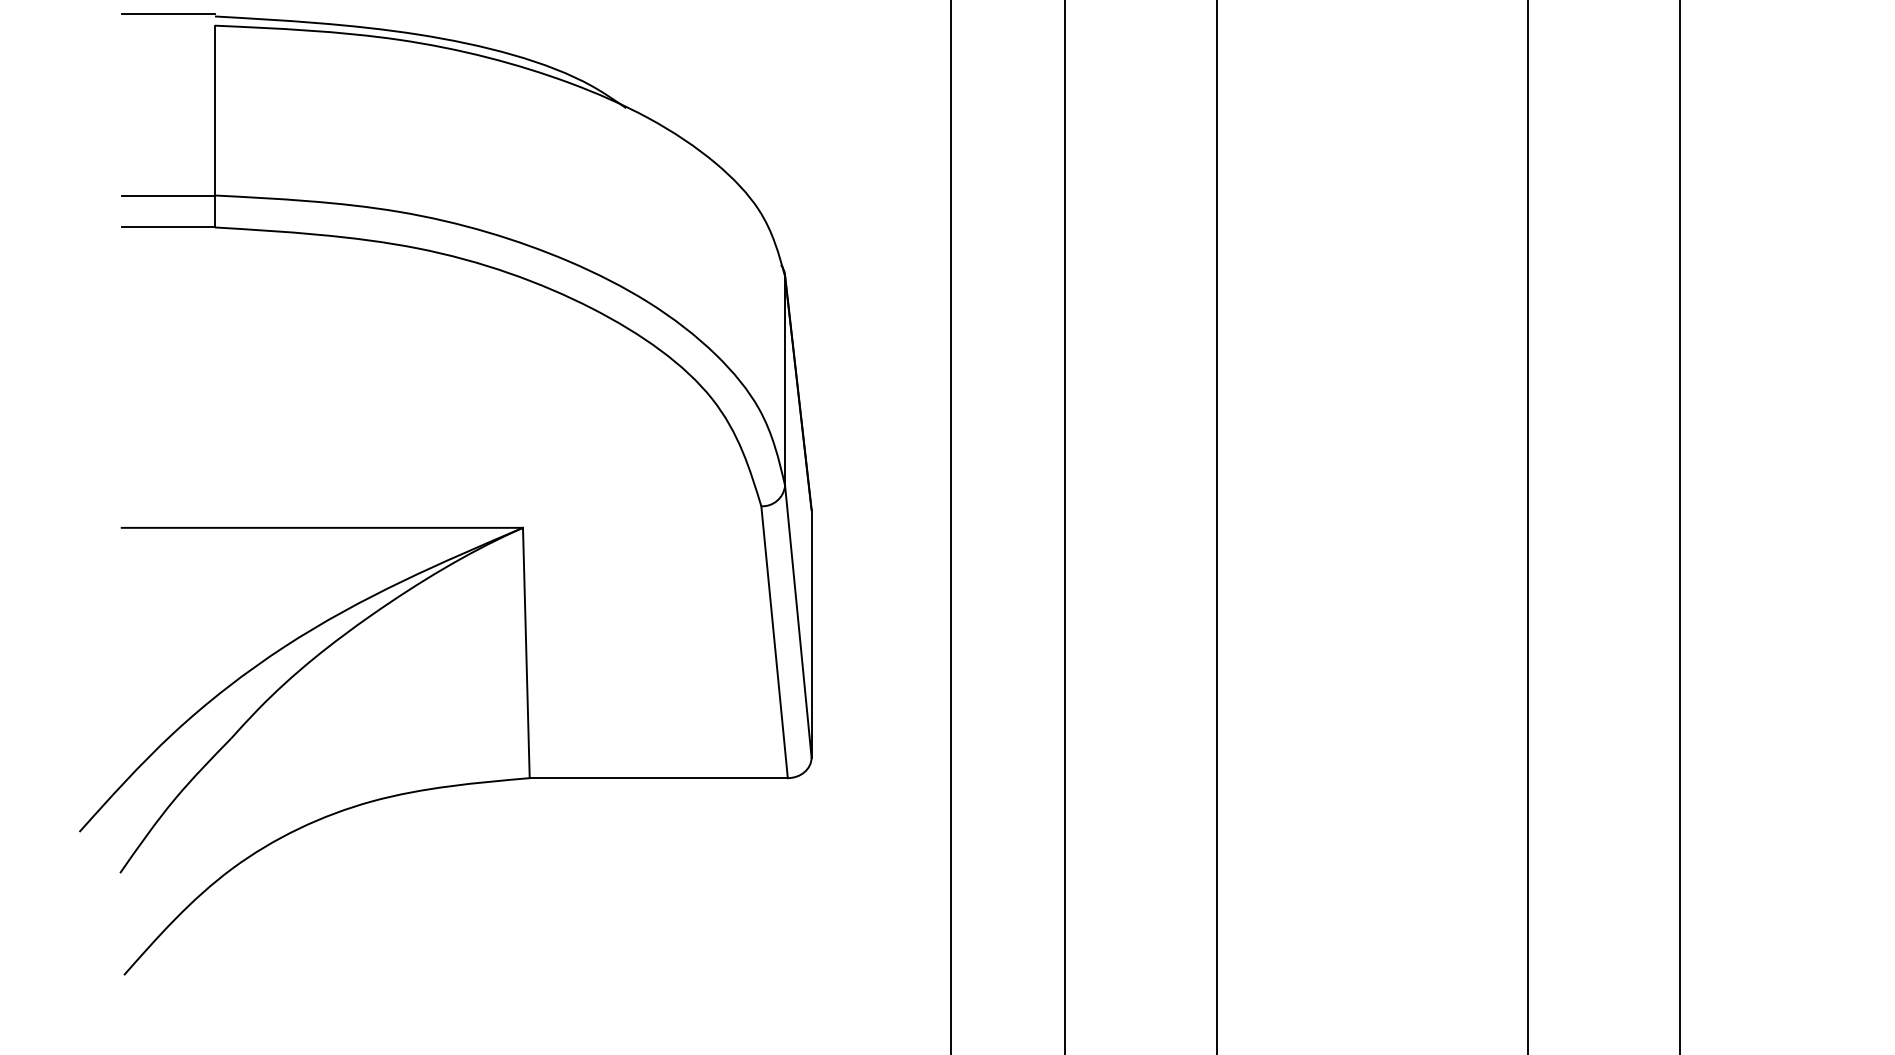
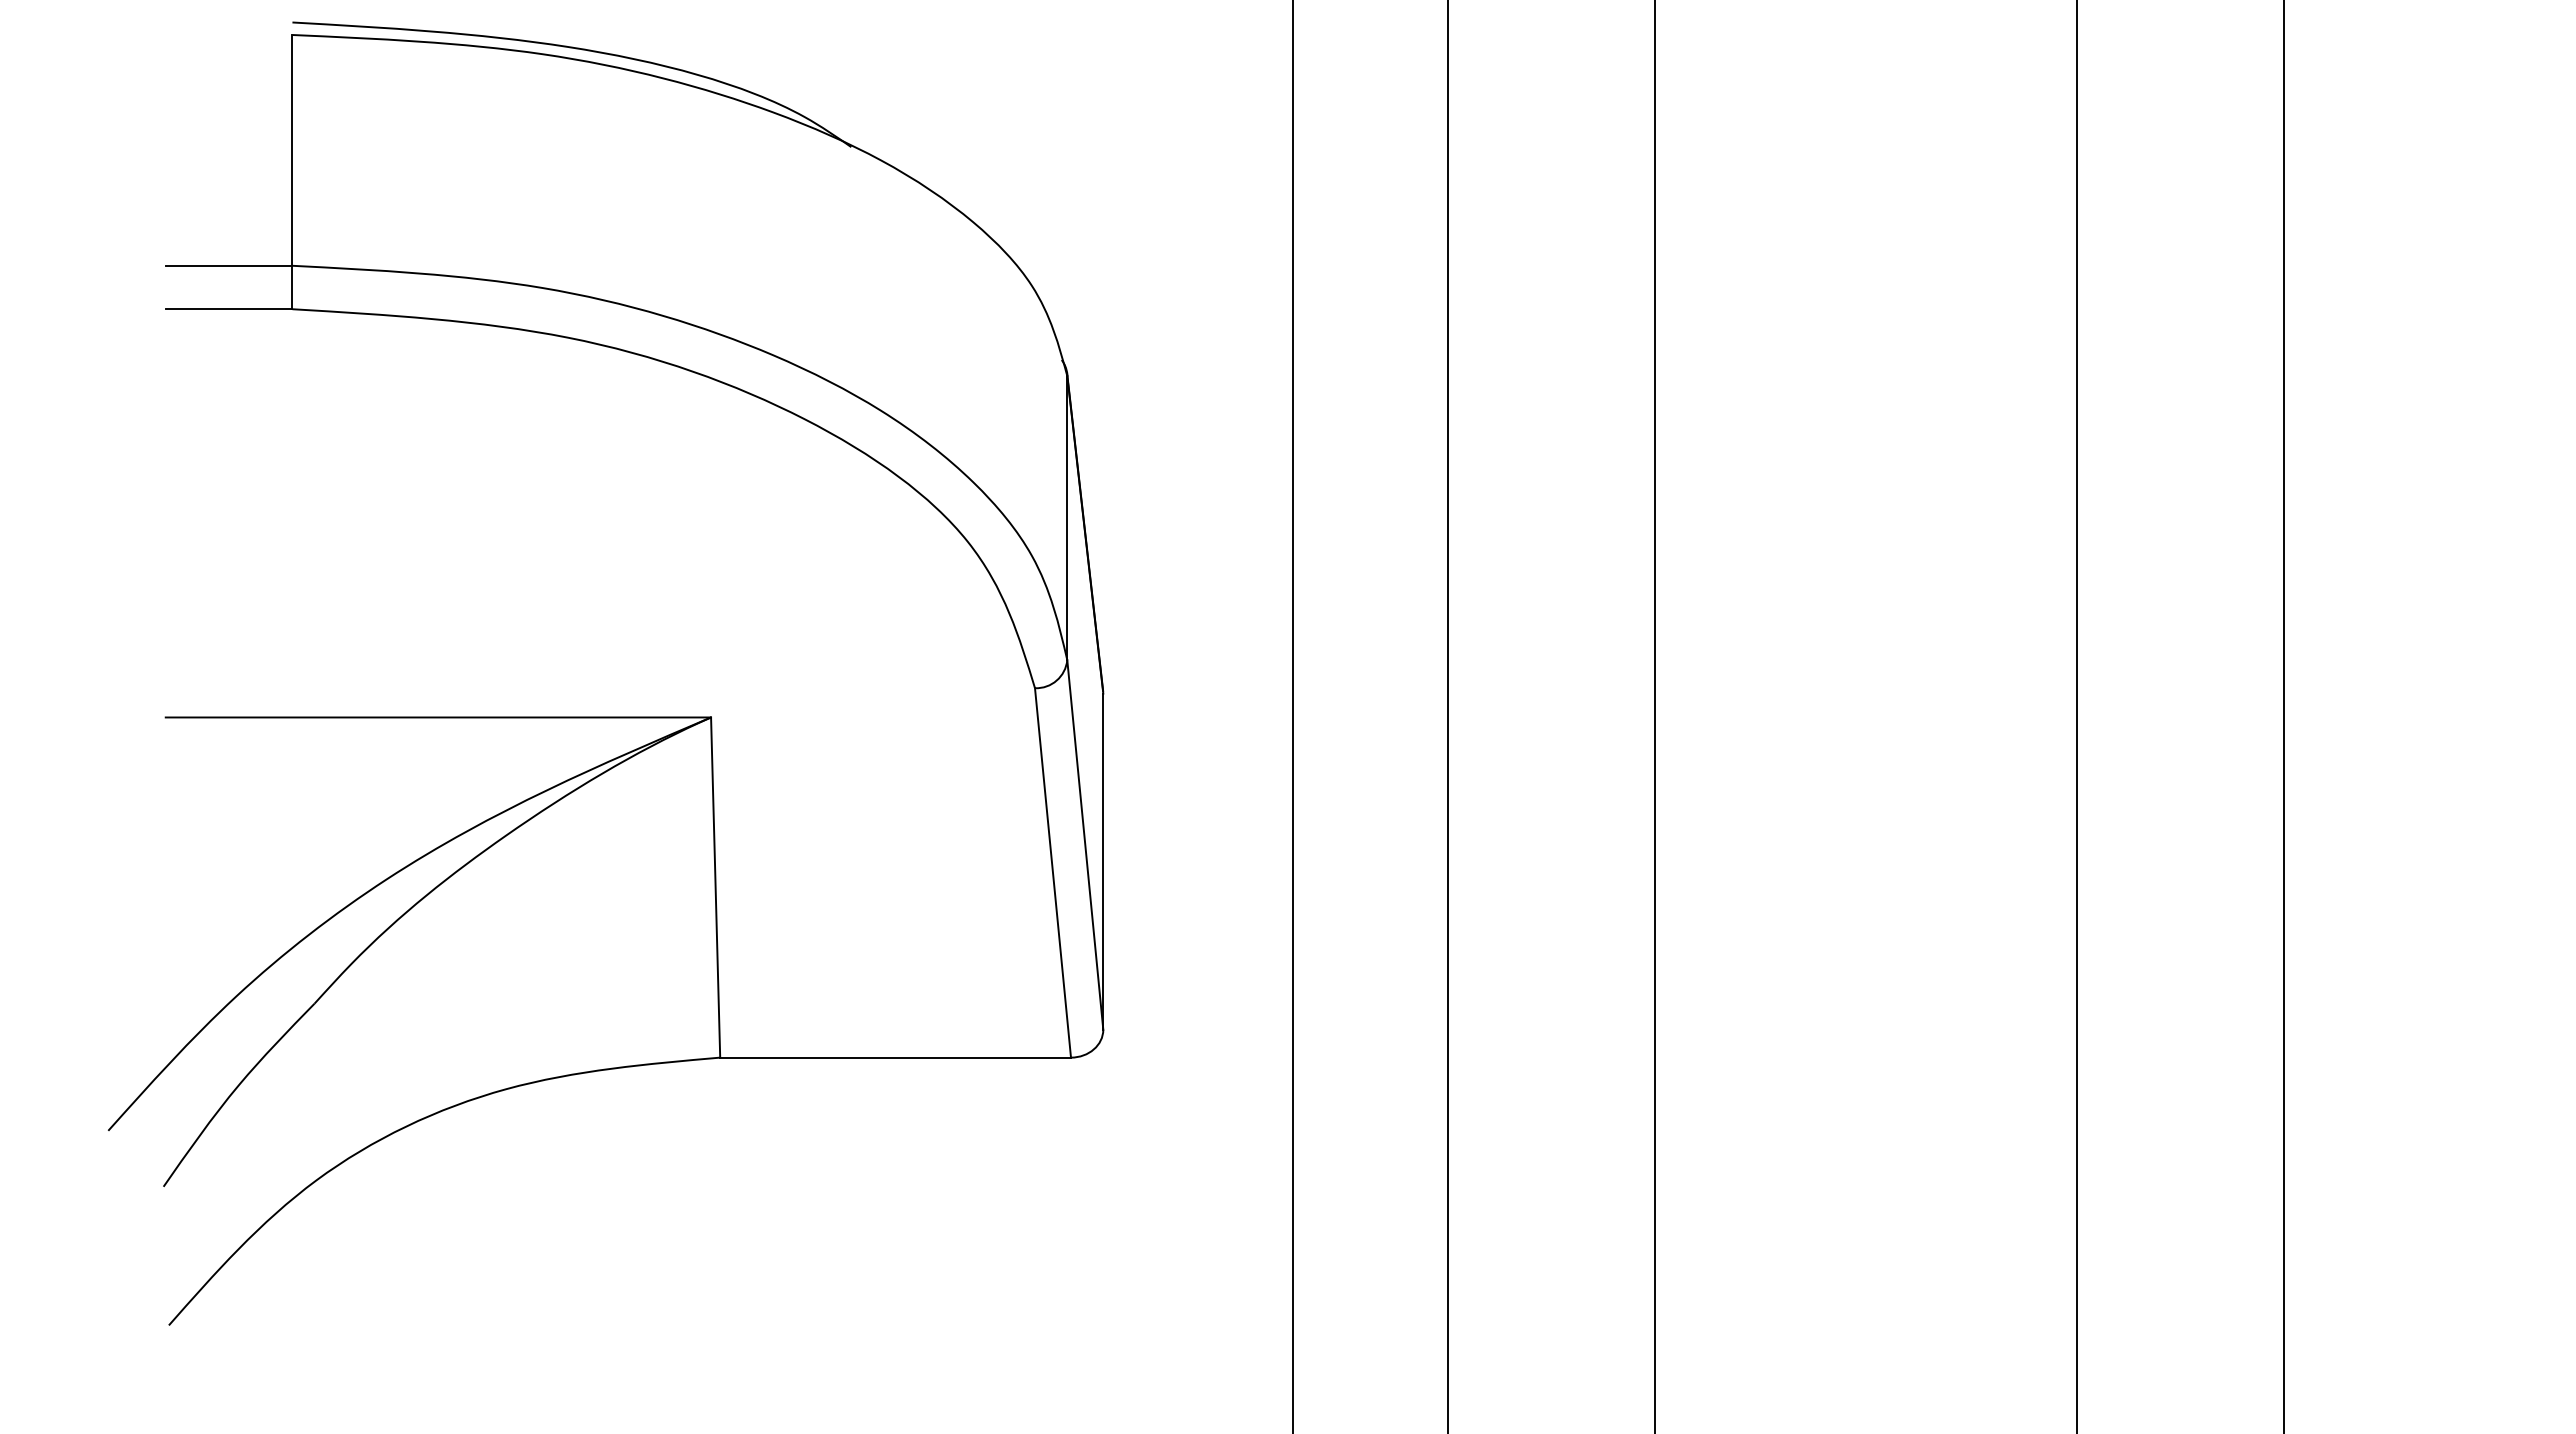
line: (167, 13) -> (228, 18), removed

